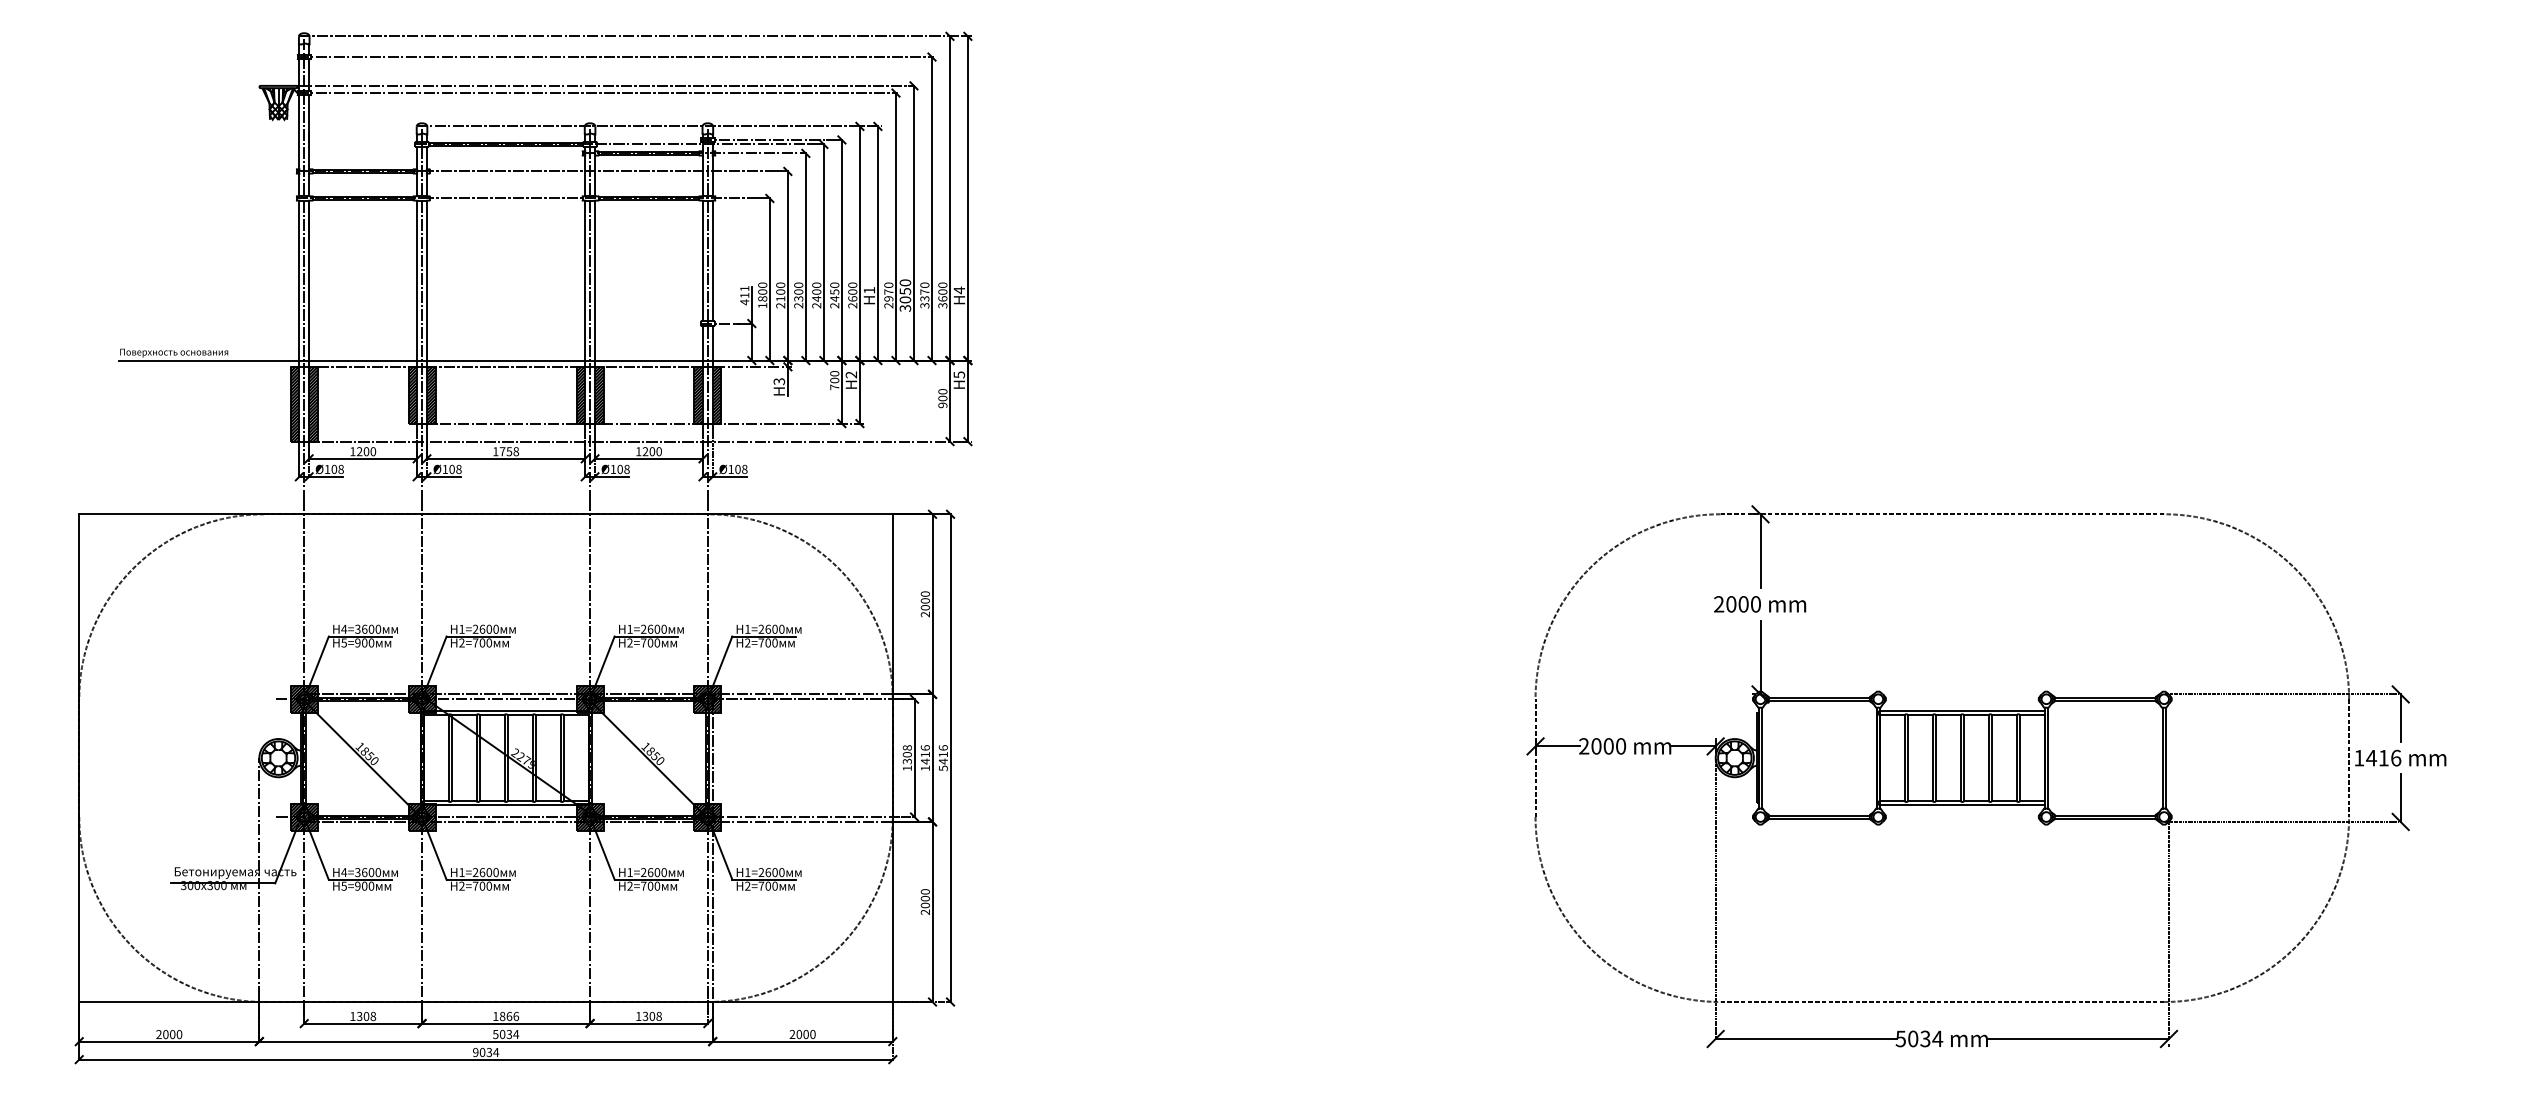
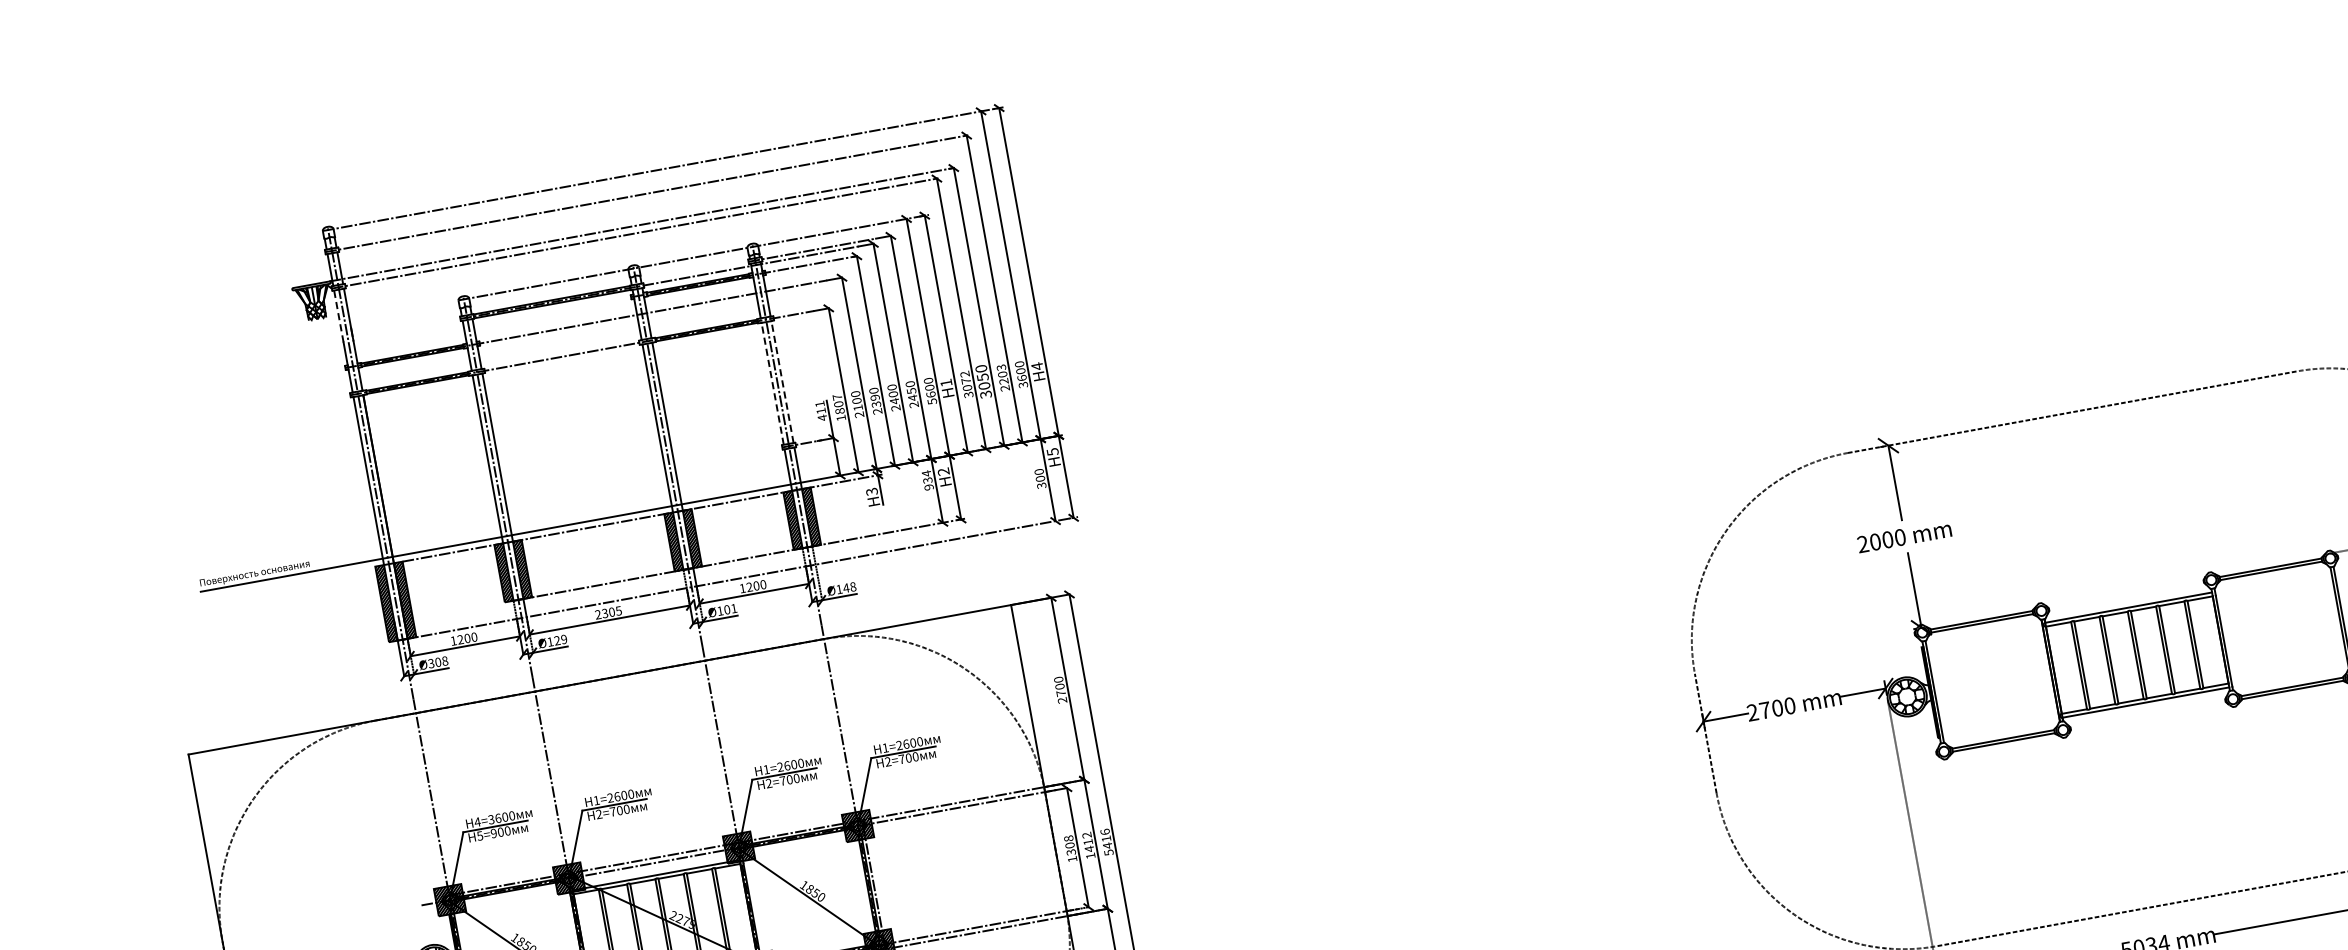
line: (299, 121) -> (339, 316), solid -> dashed
line: (703, 260) -> (773, 383), solid -> dashed
line: (712, 260) -> (782, 381), solid -> dashed
text: (762, 284) -> (837, 396), 1800 -> 1807
text: (798, 291) -> (874, 397), 2300 -> 2390
text: (888, 295) -> (966, 384), 2970 -> 3072
text: (924, 295) -> (1002, 378), 3370 -> 2203
text: (852, 305) -> (931, 401), 2600 -> 5600
text: (834, 380) -> (927, 480), 700 -> 934
text: (942, 405) -> (1041, 485), 900 -> 300
text: (505, 451) -> (607, 612), 1758 -> 2305
text: (626, 468) -> (733, 607), Ø108 -> Ø101
text: (737, 468) -> (845, 587), Ø108 -> Ø148
text: (327, 469) -> (431, 663), Ø108 -> Ø308
text: (455, 469) -> (560, 640), Ø108 -> Ø129
text: (924, 607) -> (1060, 693), 2000 -> 2700
text: (1596, 746) -> (1765, 710), 2000 -> 2700
text: (924, 747) -> (1086, 835), 1416 -> 1412

